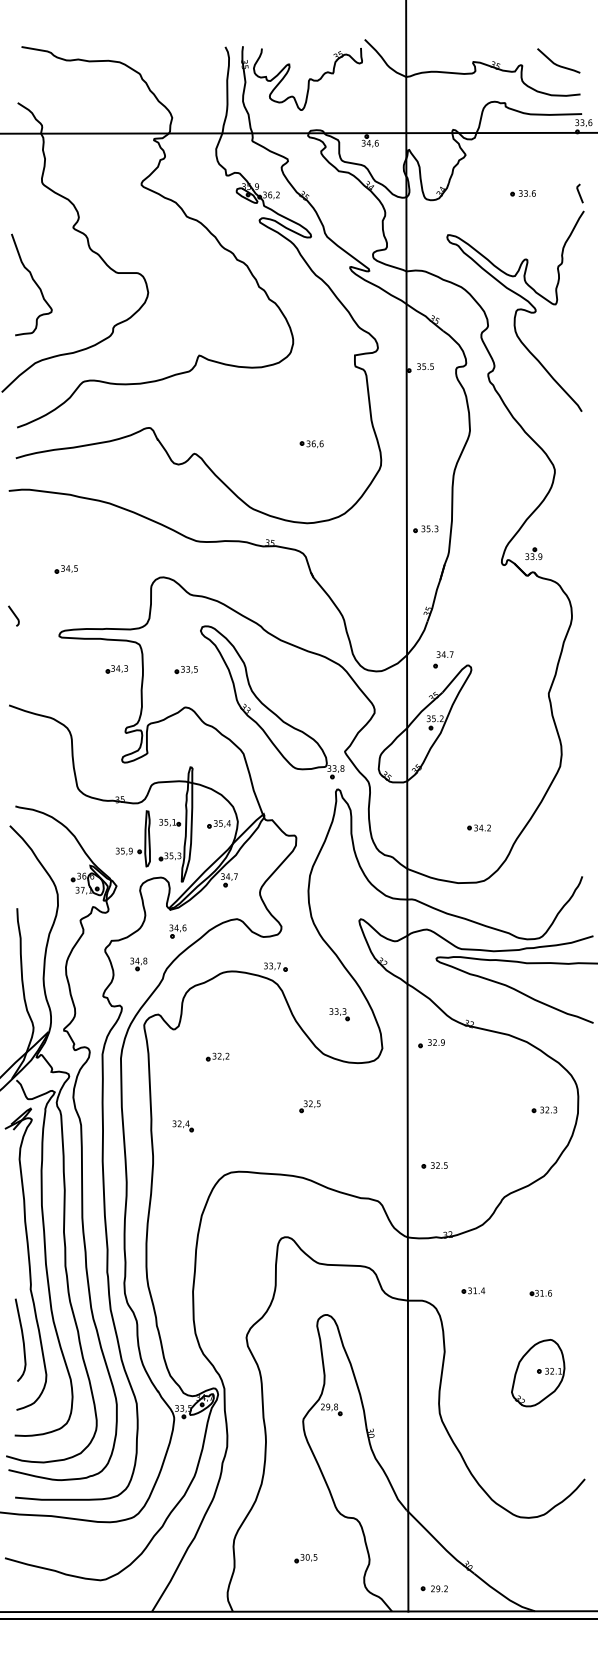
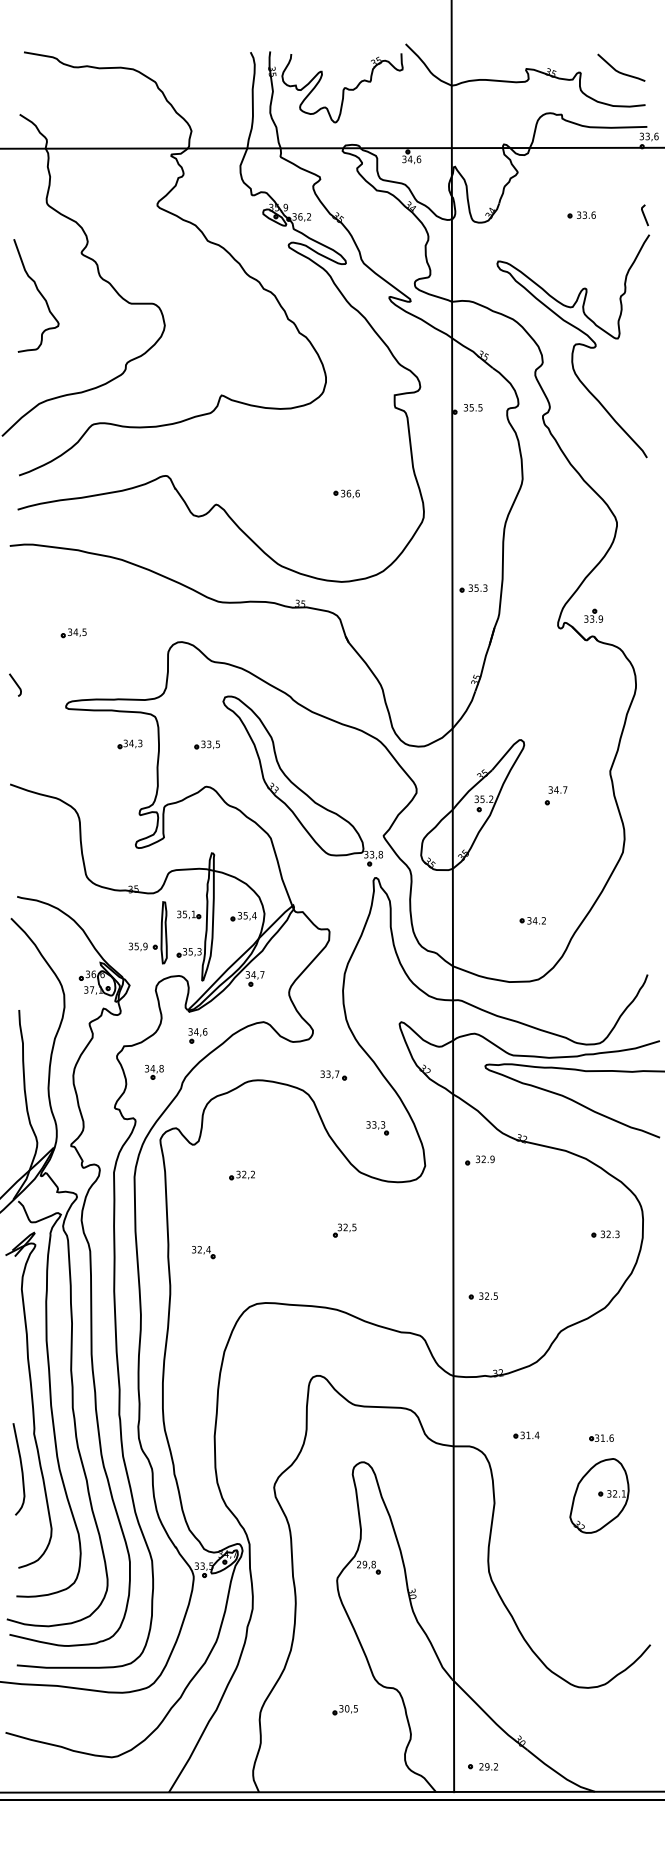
curve: (33, 281) -> (38, 292), moved
part: (442, 659) -> (555, 795), moved
part: (275, 967) -> (333, 1075), moved
curve: (22, 1338) -> (20, 1467), moved
part: (538, 1372) -> (599, 1495), moved
part: (305, 1558) -> (344, 1710), moved

